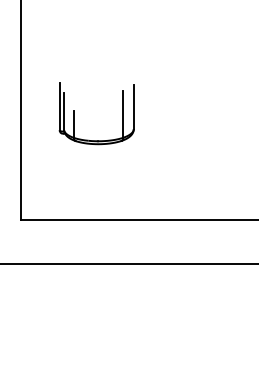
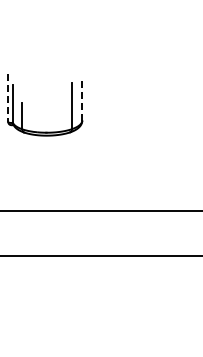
line: (59, 106) -> (7, 97), solid -> dashed
line: (133, 106) -> (81, 97), solid -> dashed

